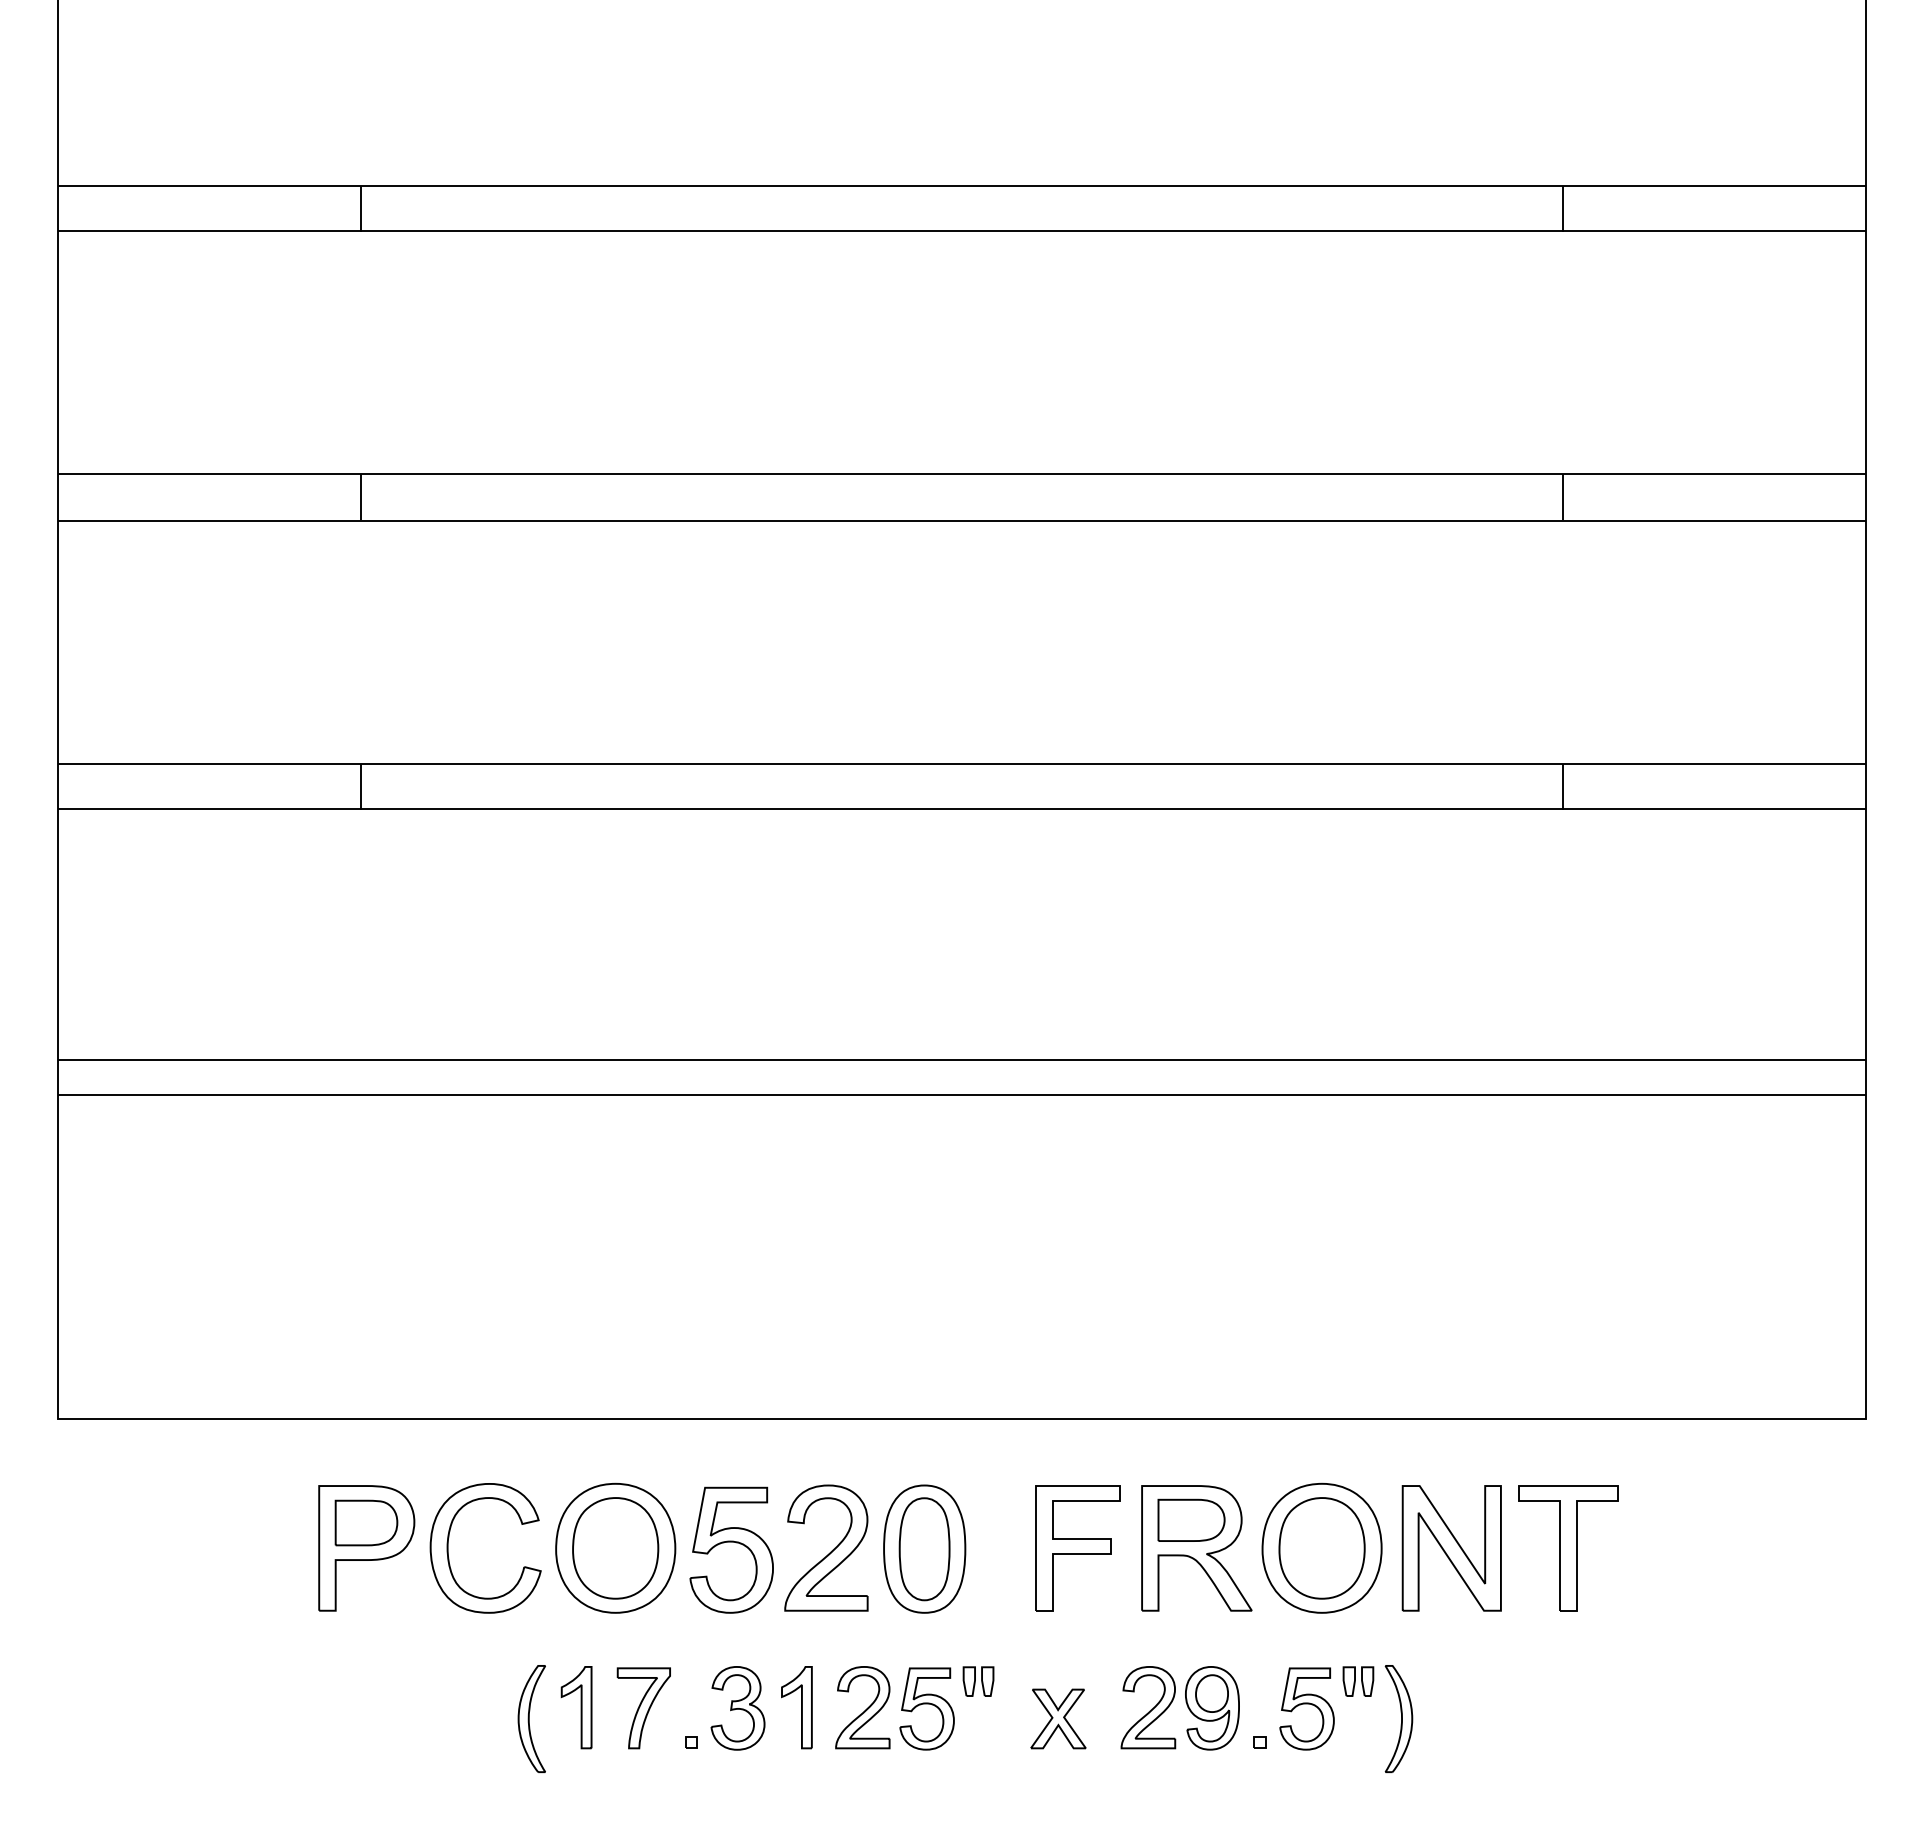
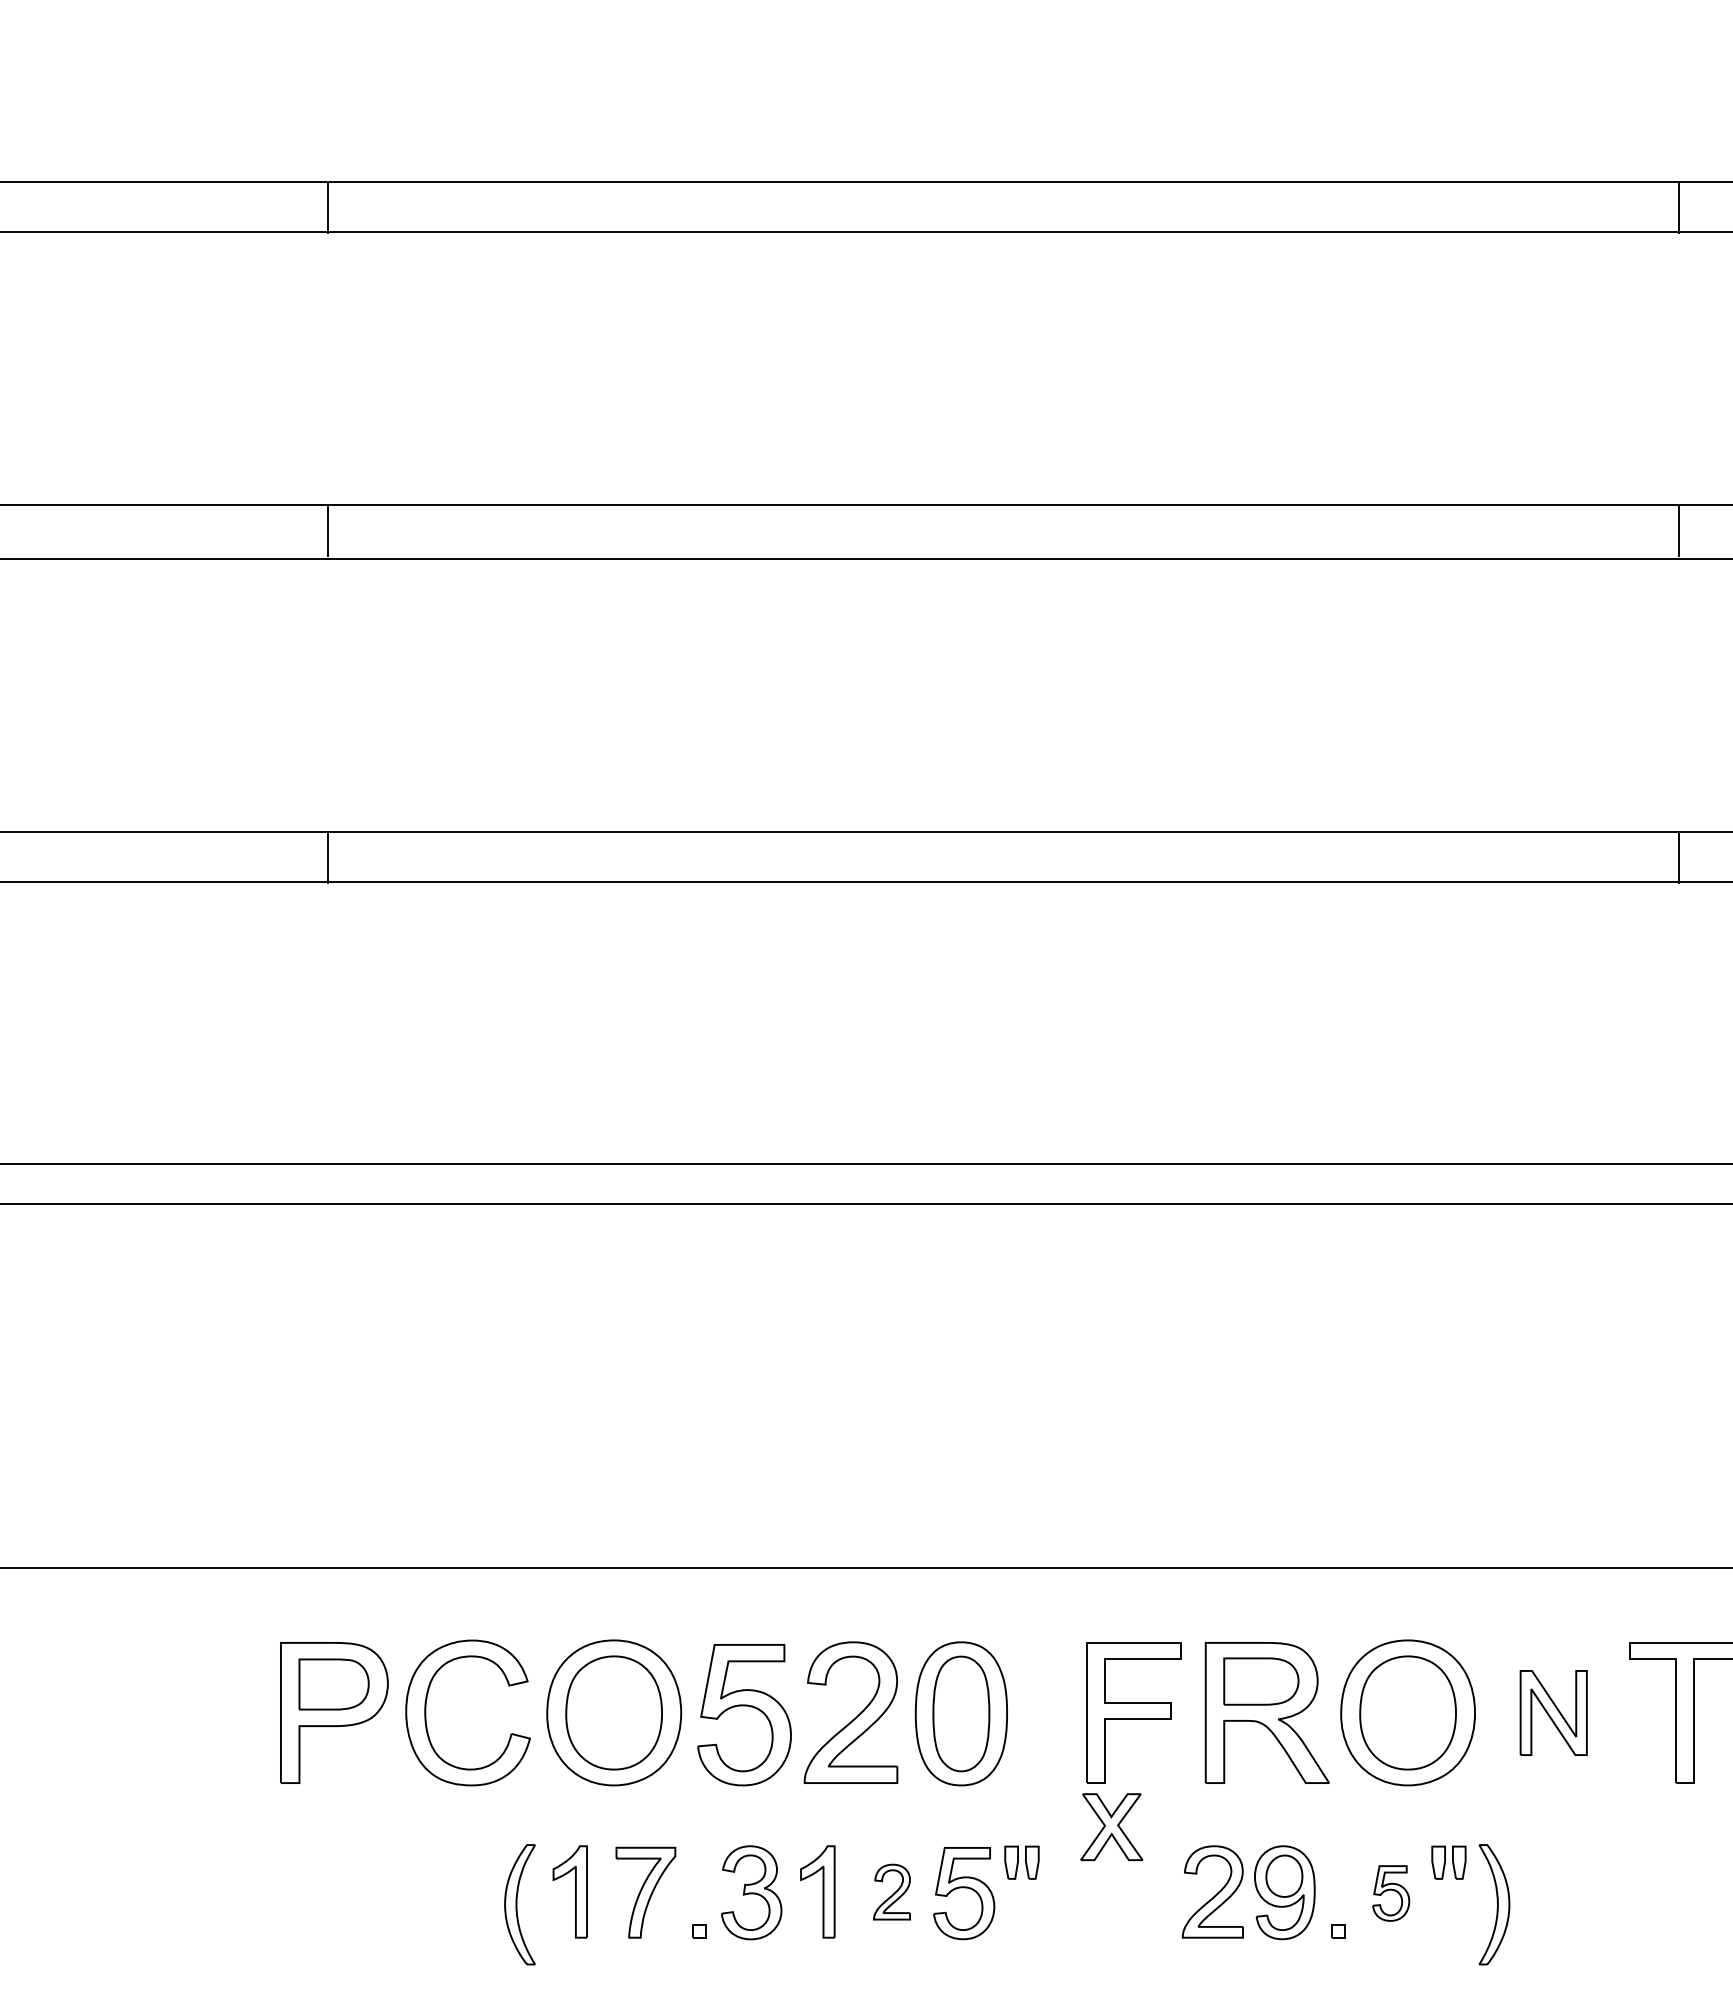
part: (1451, 1548) -> (1553, 1713), size x0.6
part: (862, 1707) -> (891, 1891), size x0.6
part: (1306, 1708) -> (1390, 1892), size x0.6
part: (1058, 1718) -> (1111, 1826), moved

